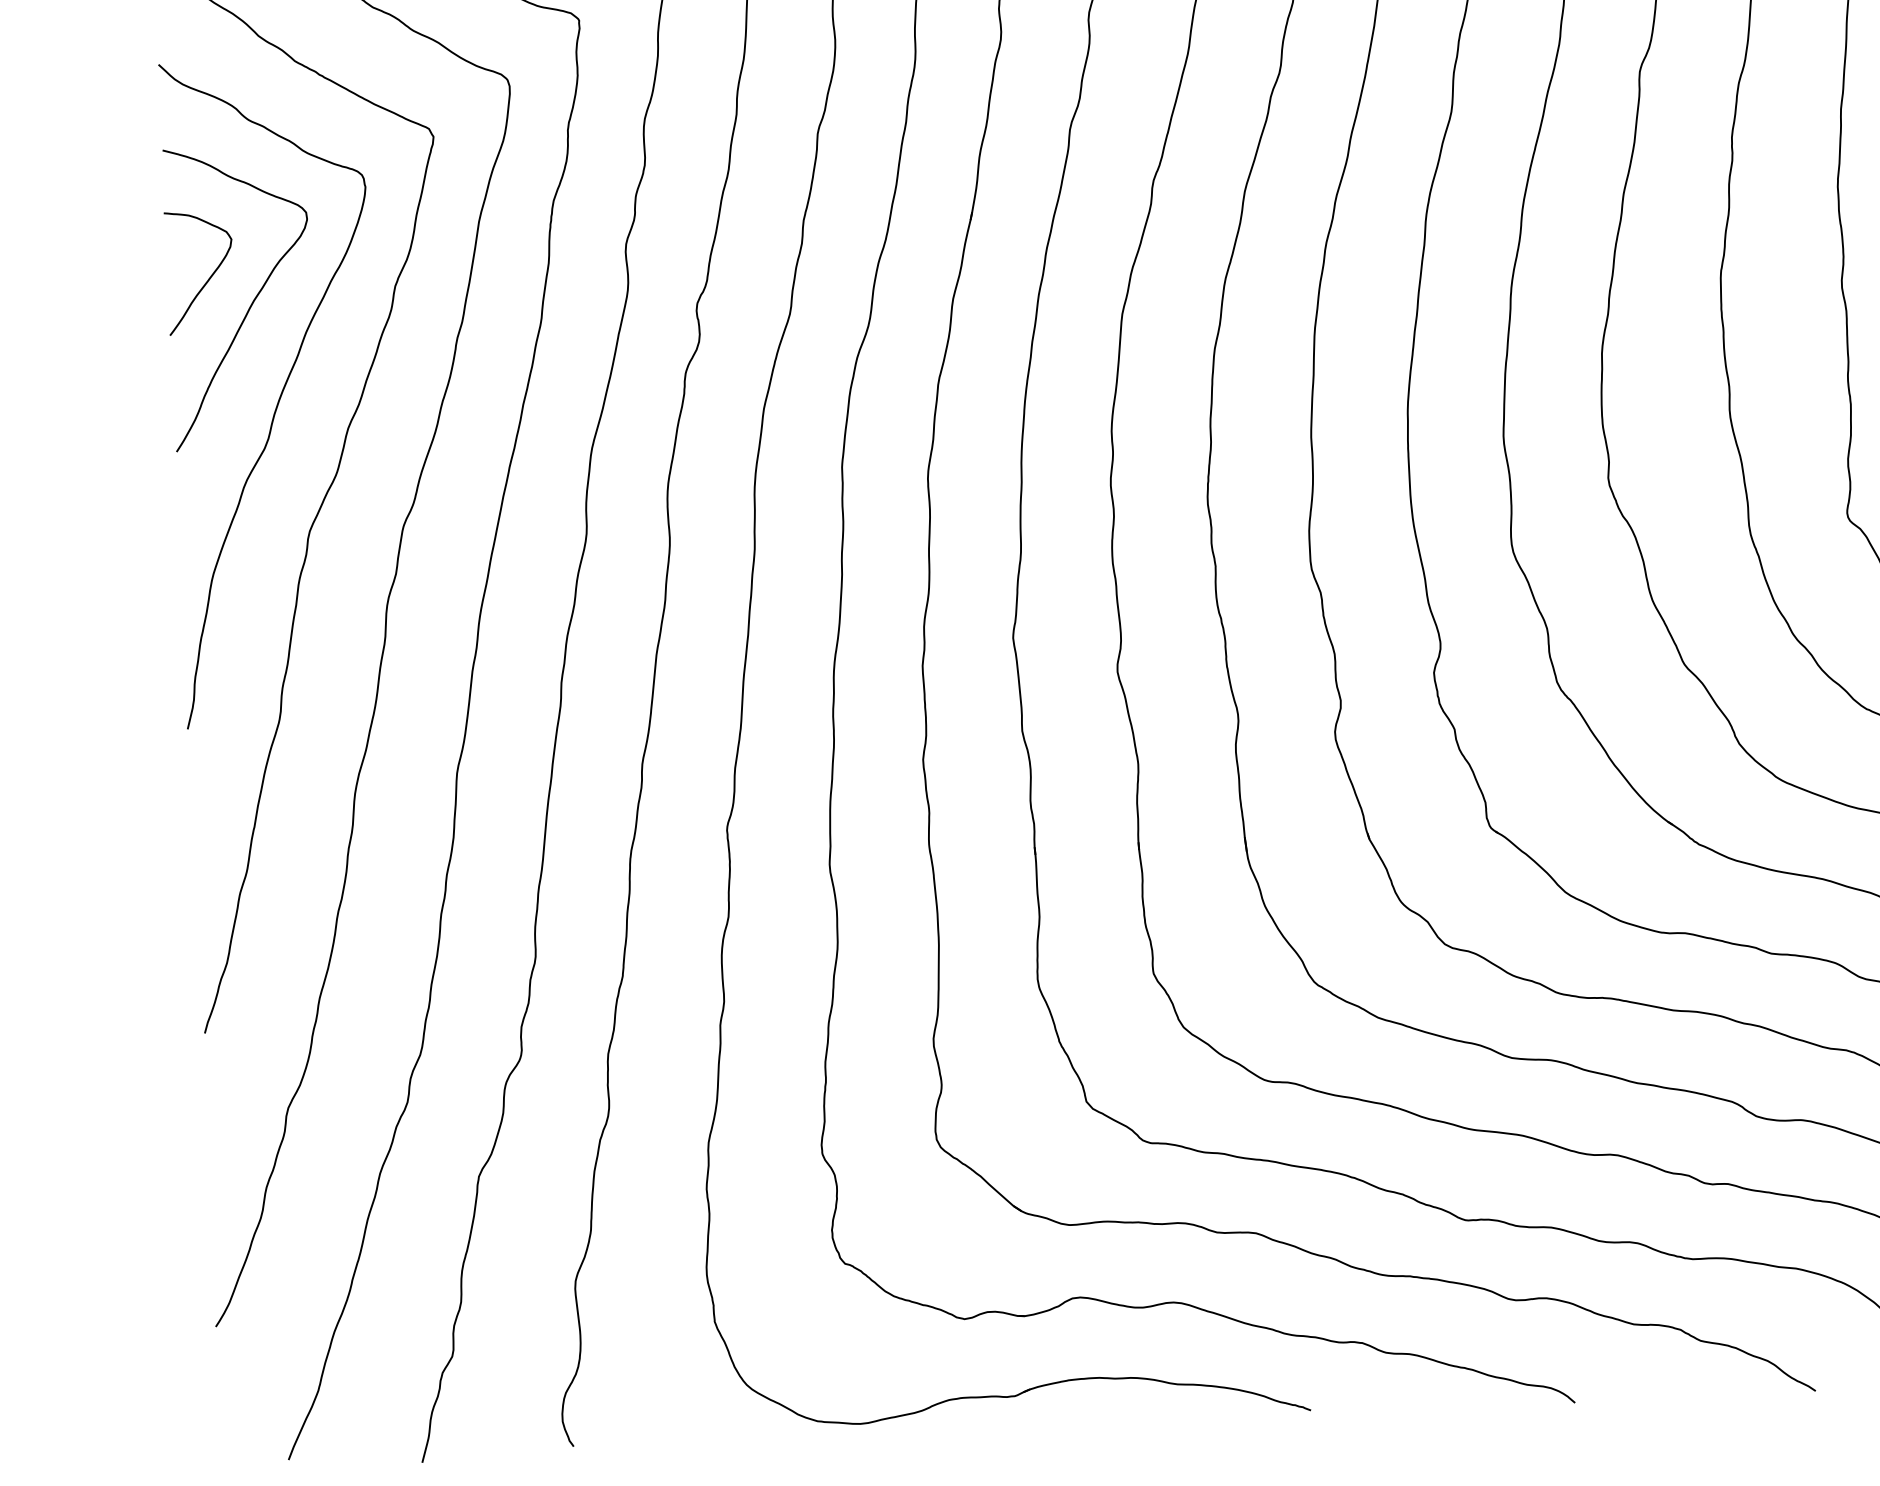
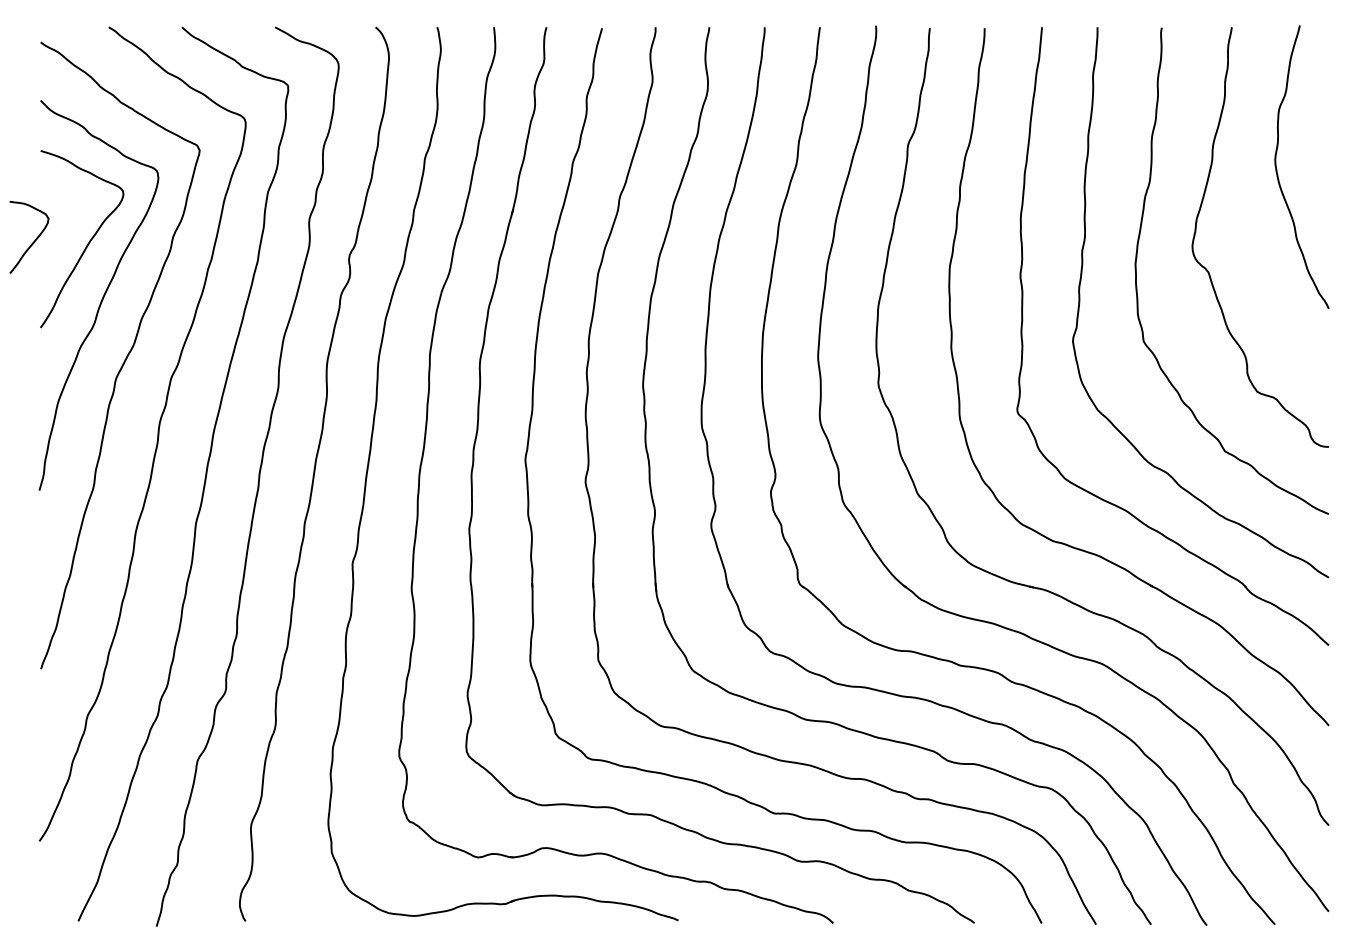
curve: (207, 279) -> (33, 241), moved

